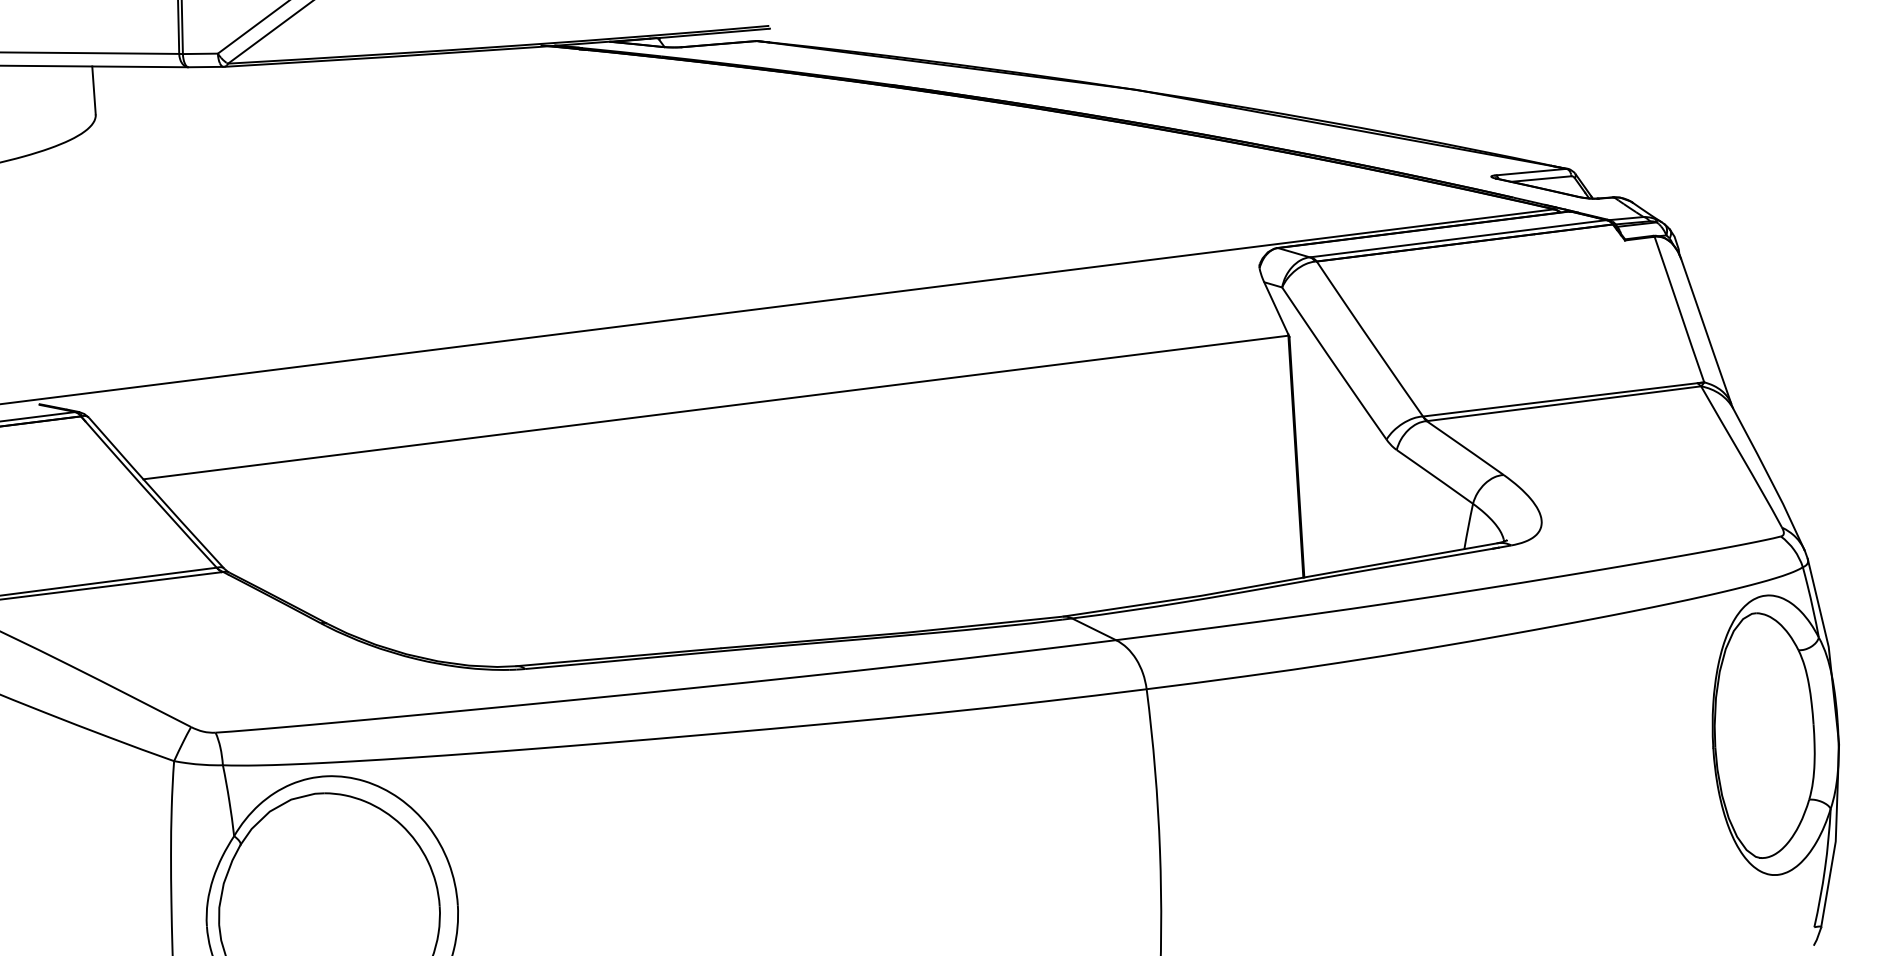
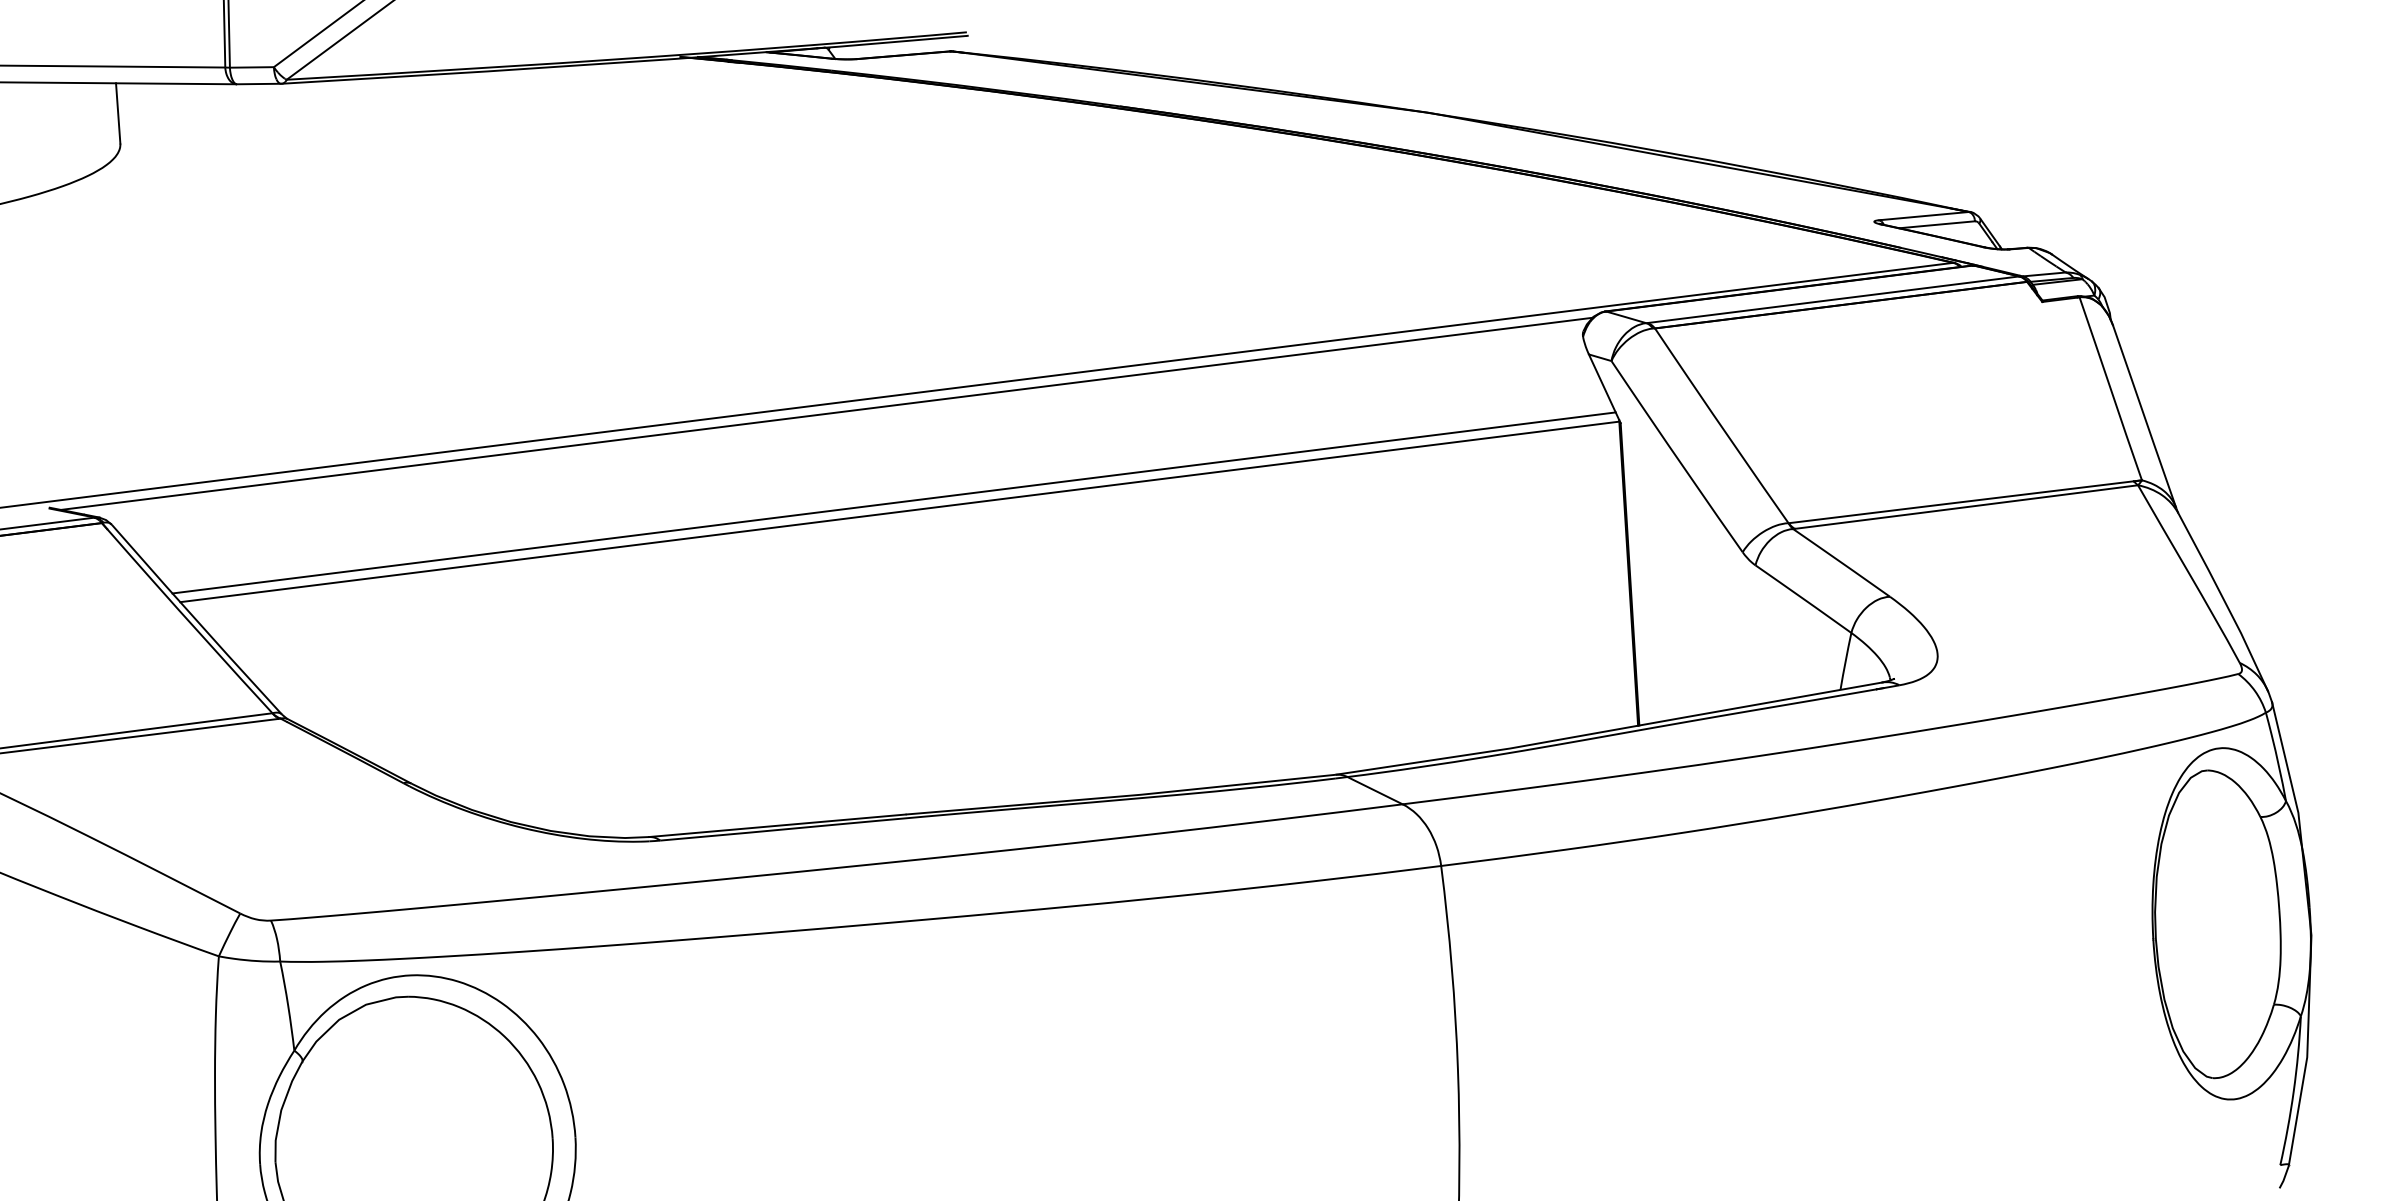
line: (657, 329) -> (826, 413), added
line: (711, 400) -> (894, 503), added

